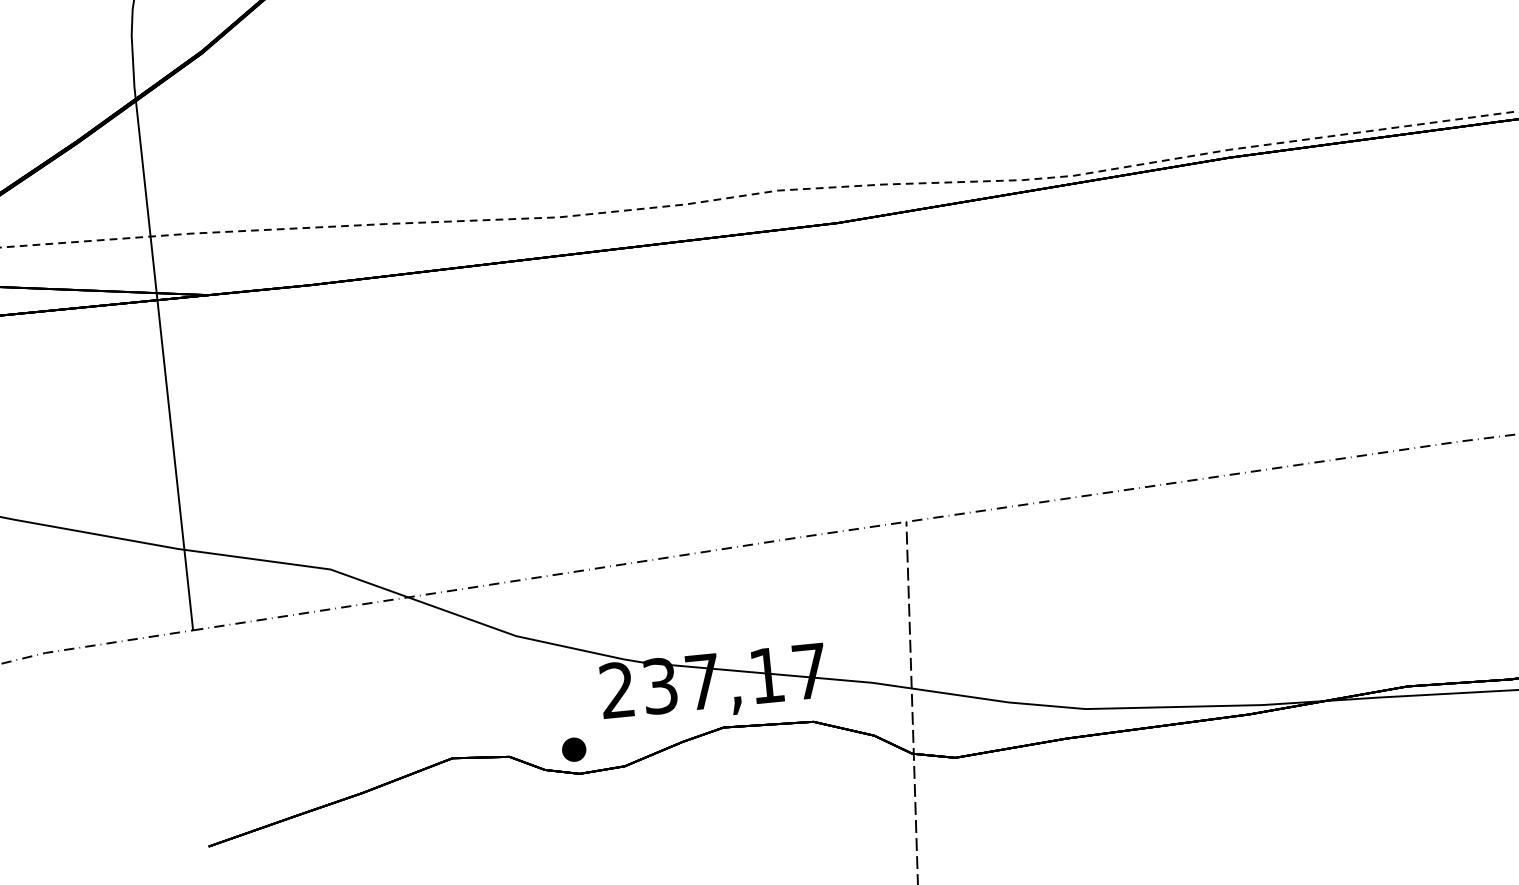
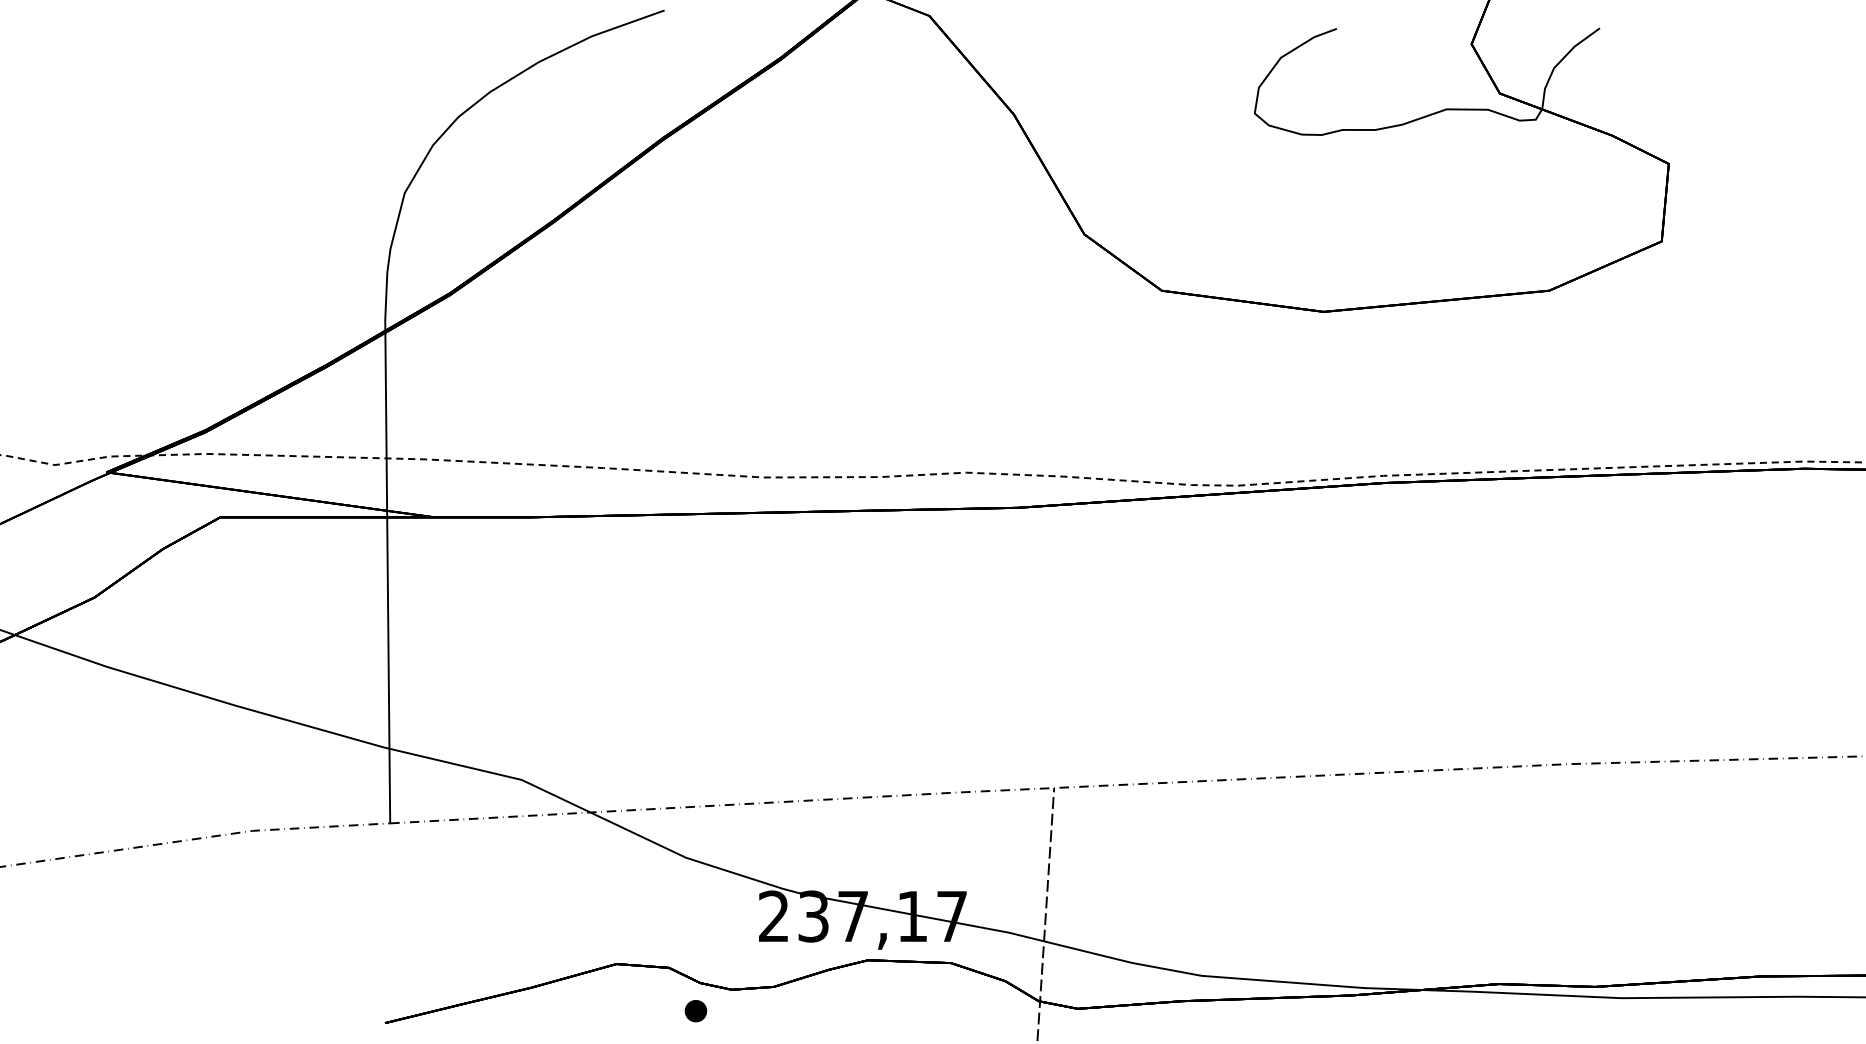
part: (573, 750) -> (695, 1011), moved

